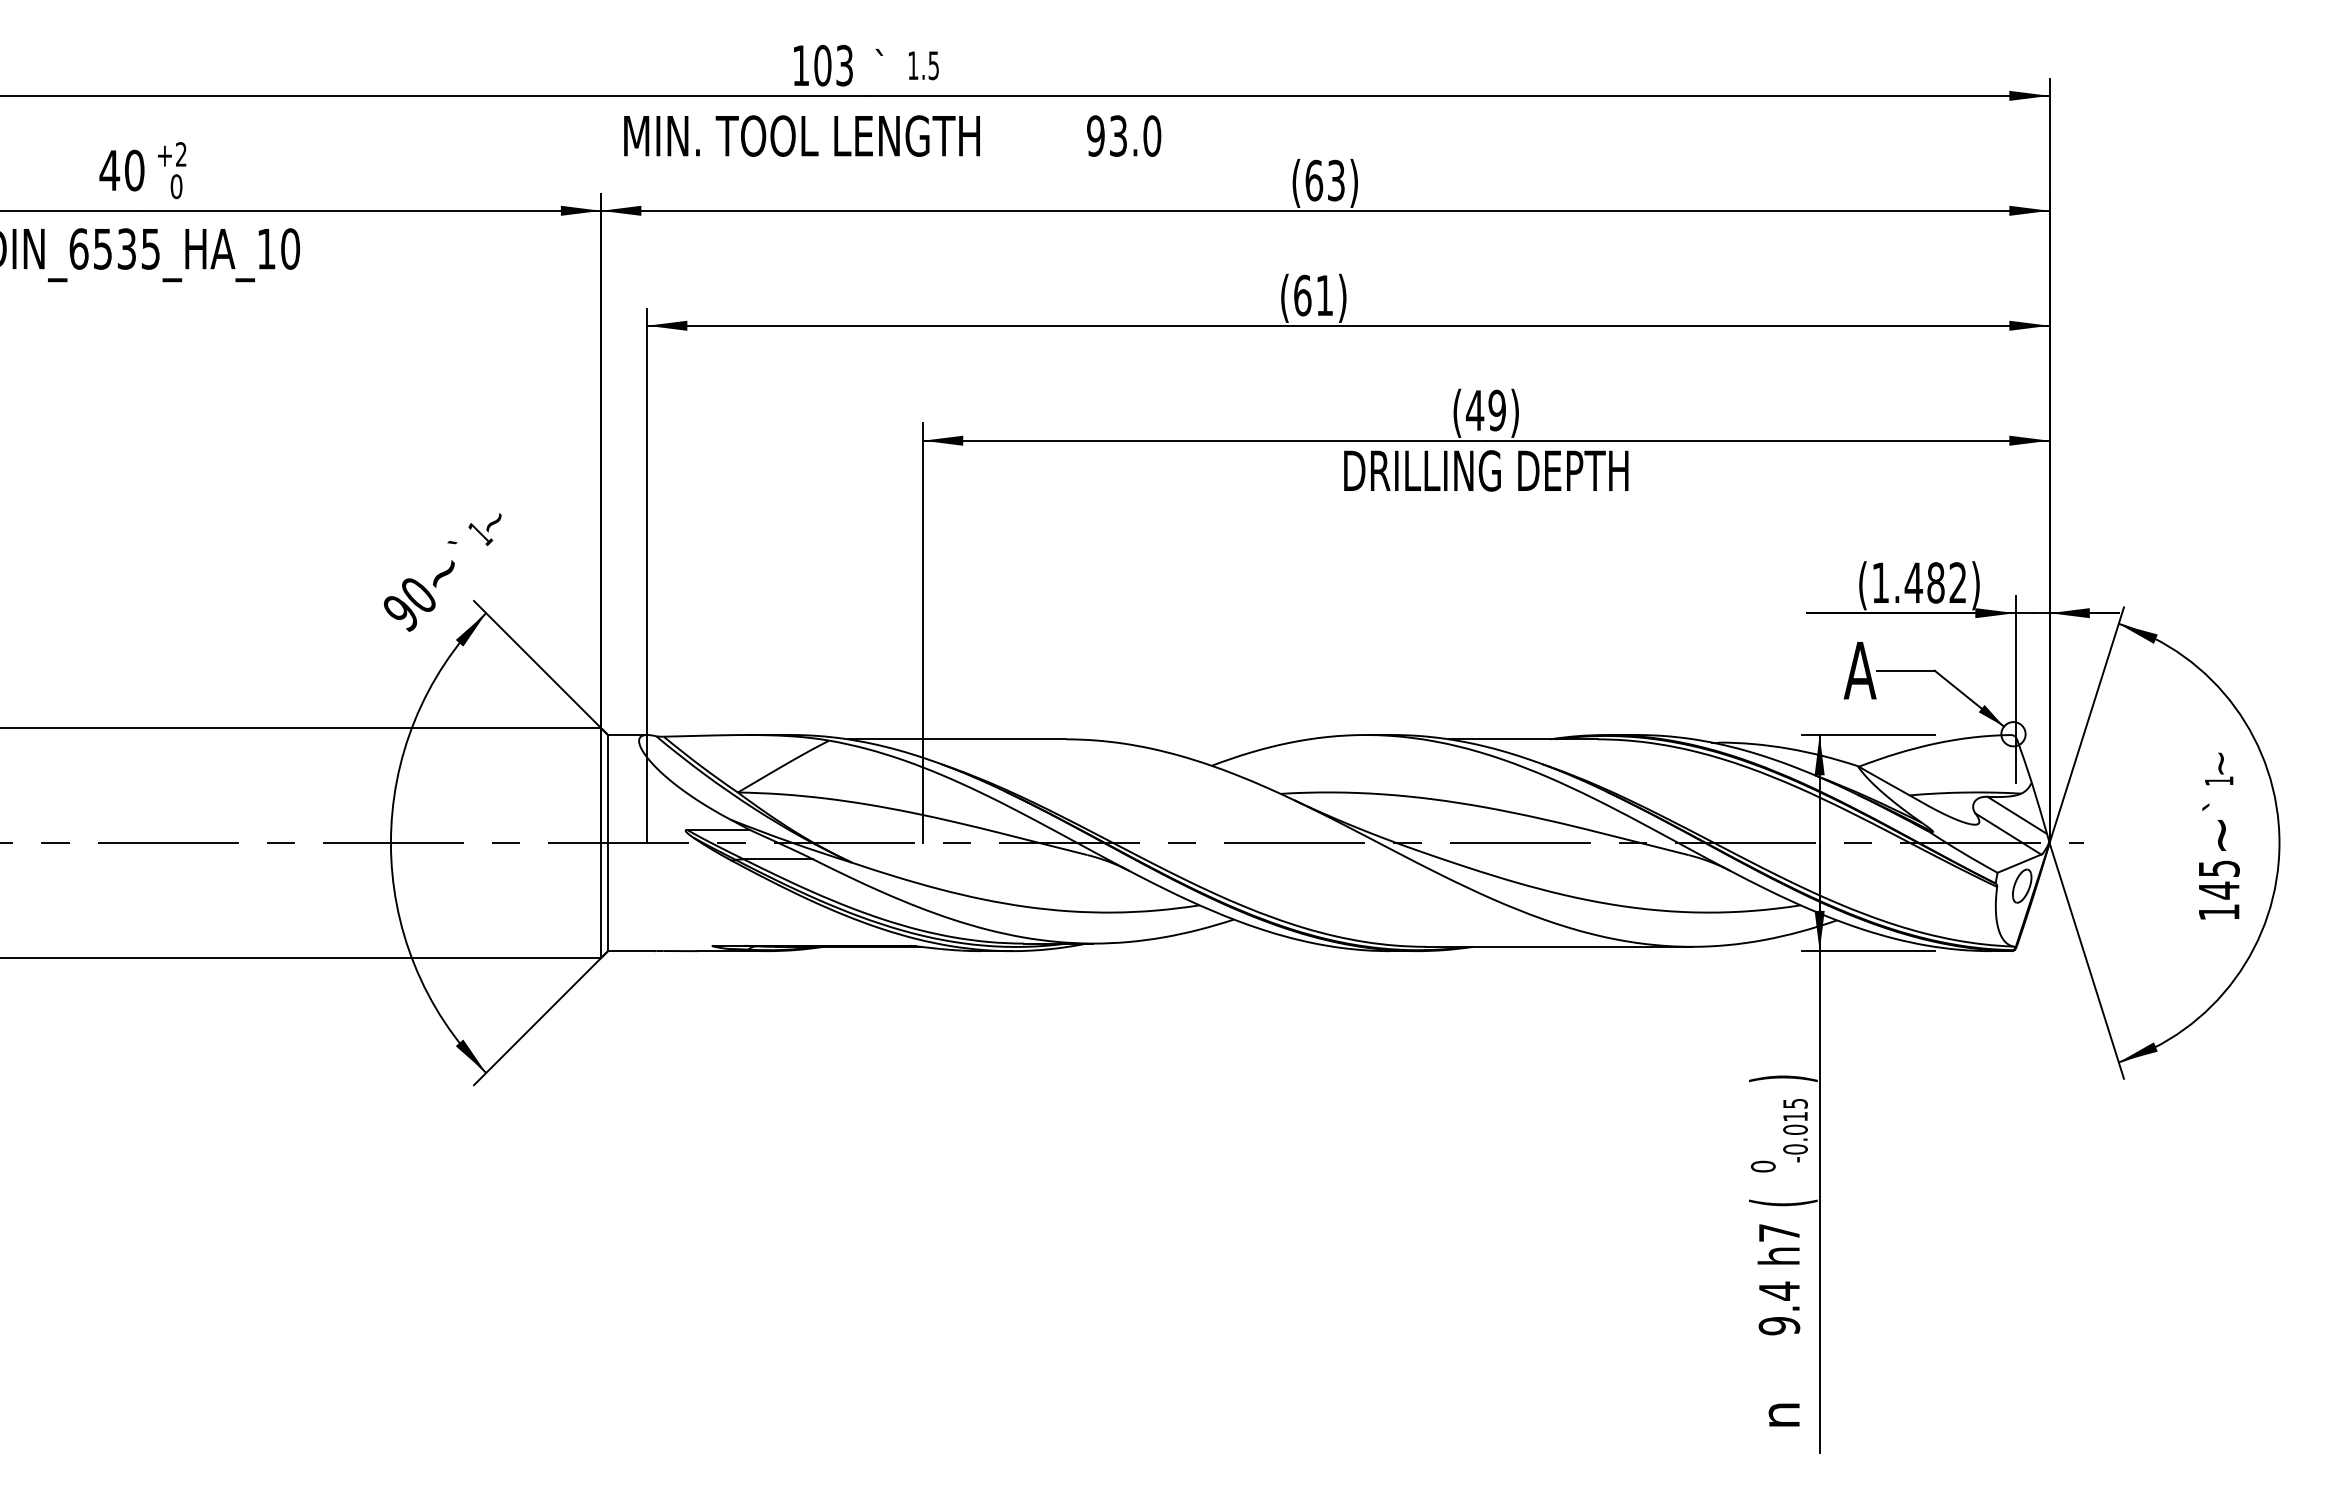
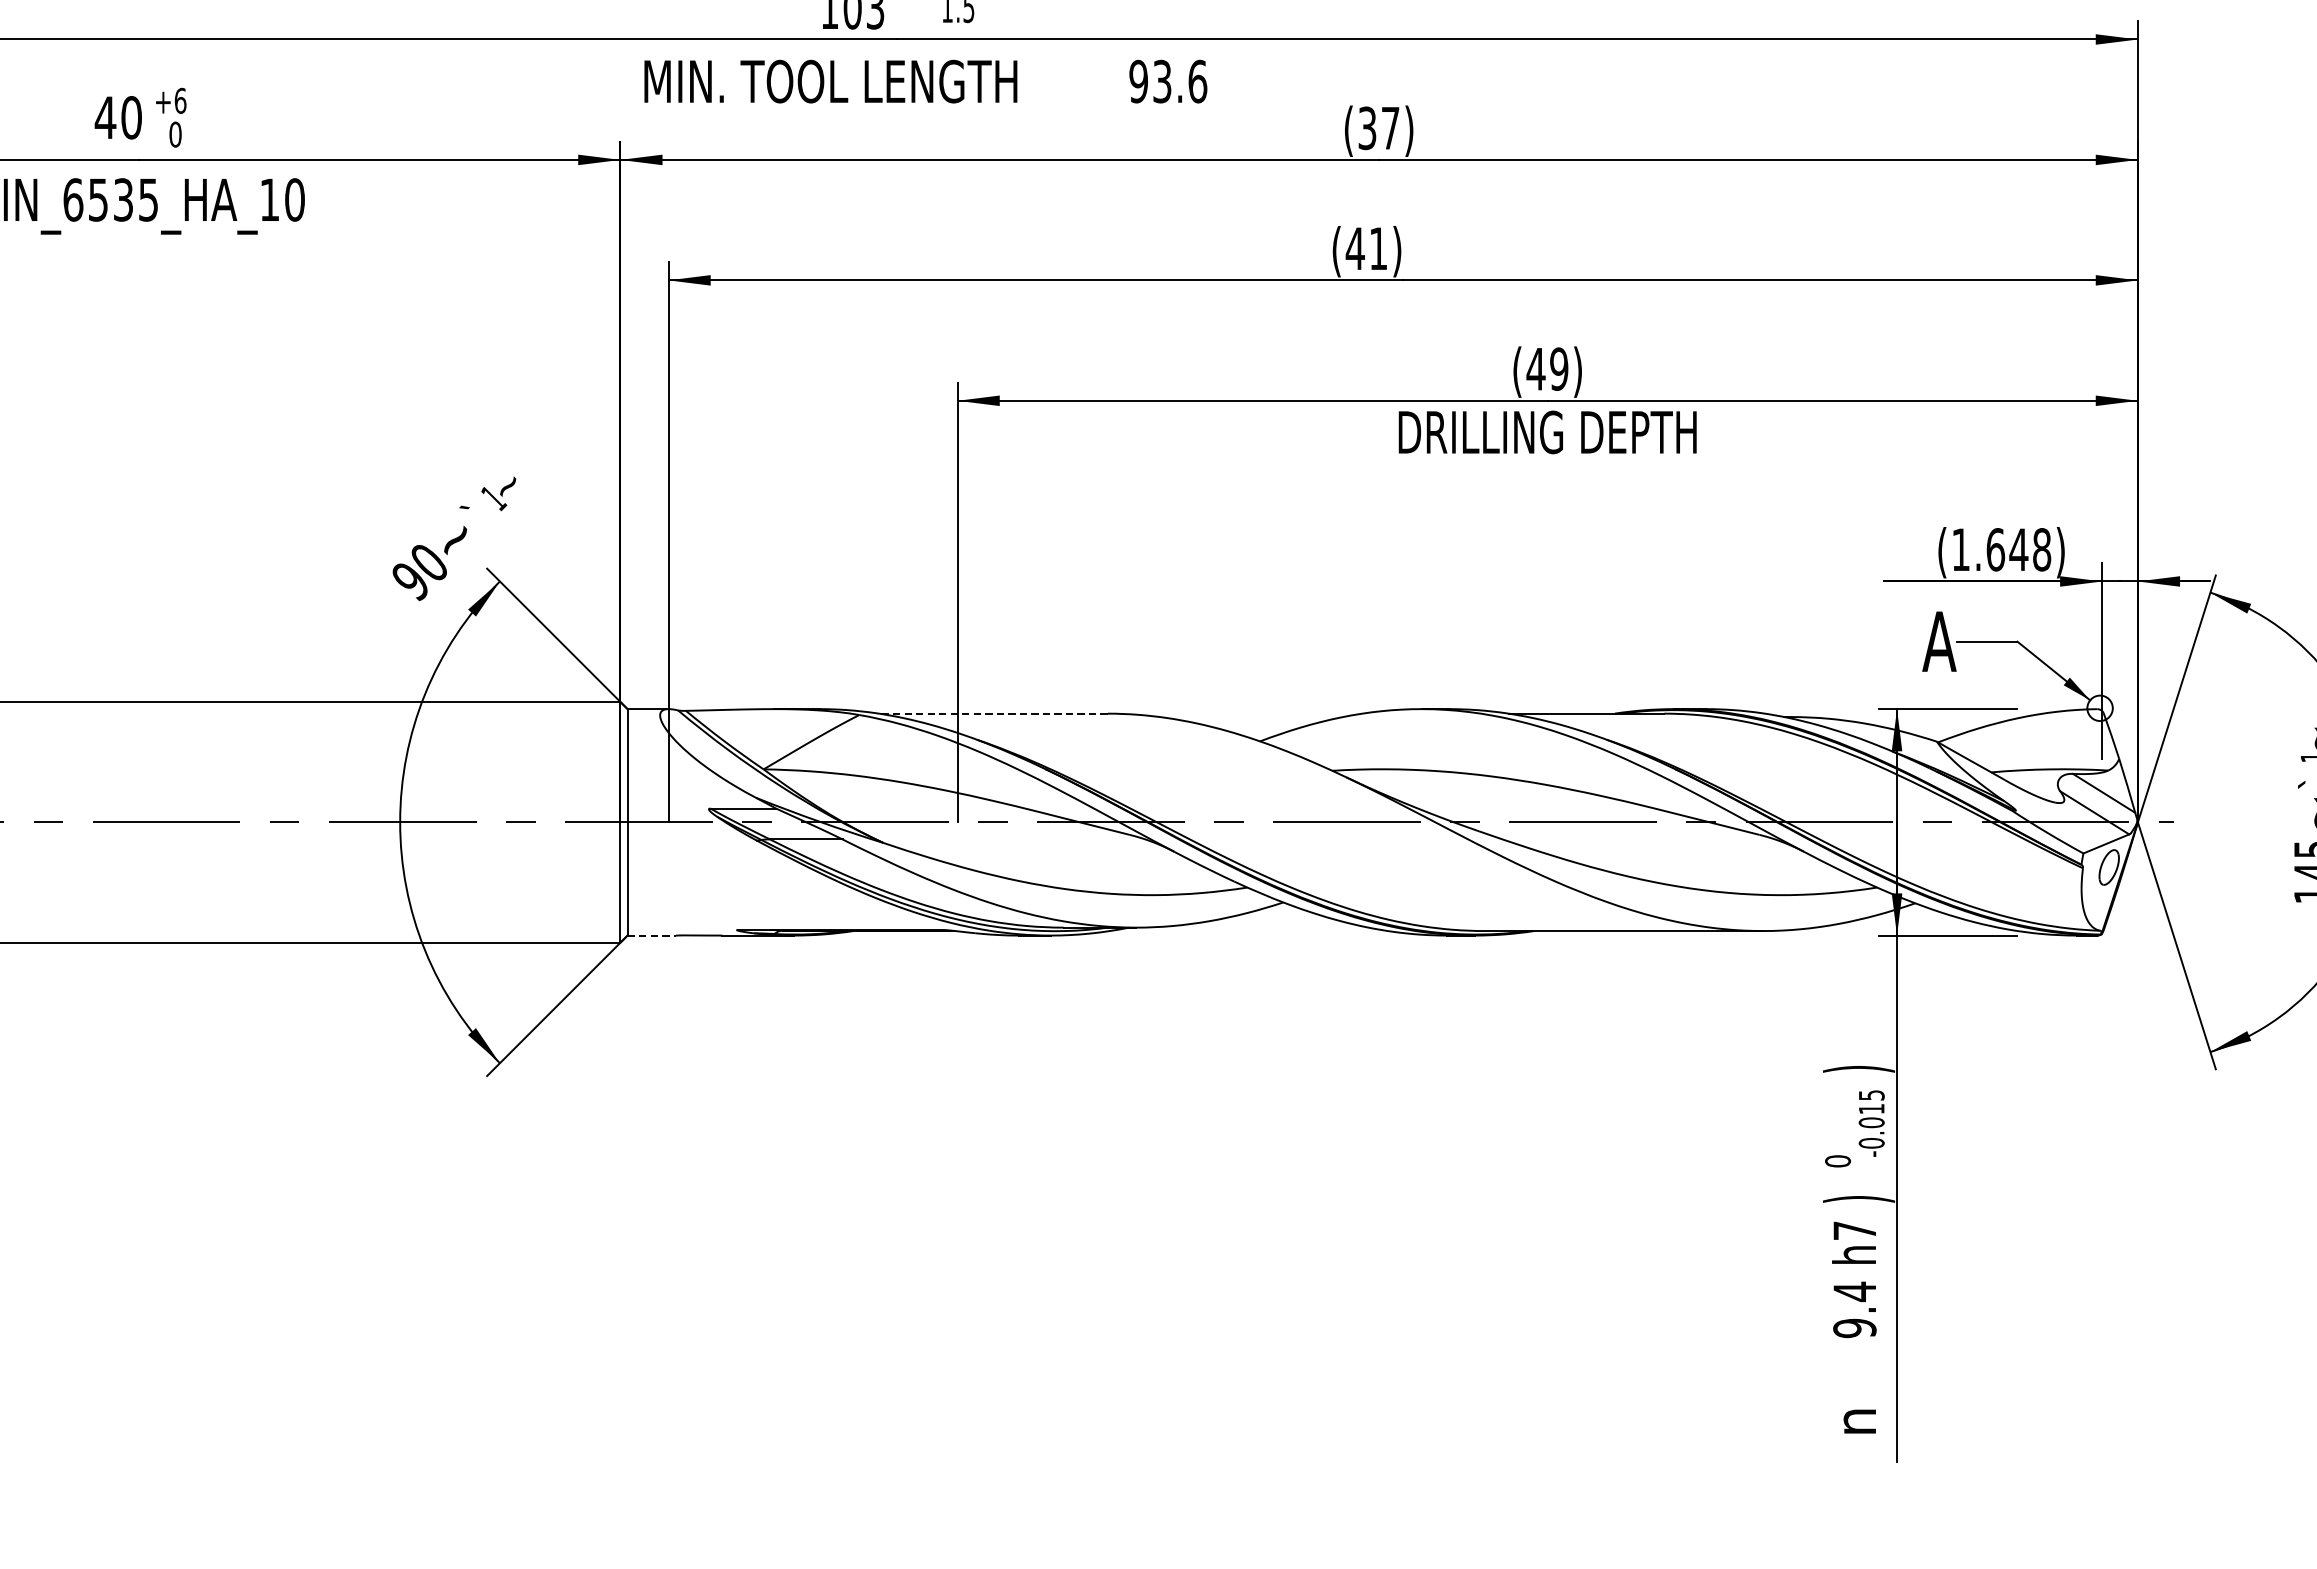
text: (1152, 135) -> (1198, 81), 93.0 -> 93.6
text: (181, 154) -> (180, 100), +2 -> +6
text: (1324, 180) -> (1378, 128), (63) -> (37)
text: (1302, 295) -> (1355, 248), (61) -> (41)
text: (1935, 582) -> (2018, 549), (1.482) -> (1.648)
line: (956, 739) -> (992, 713), solid -> dashed
line: (631, 951) -> (652, 935), solid -> dashed
text: (1783, 1202) -> (1859, 1198), ( -> )

